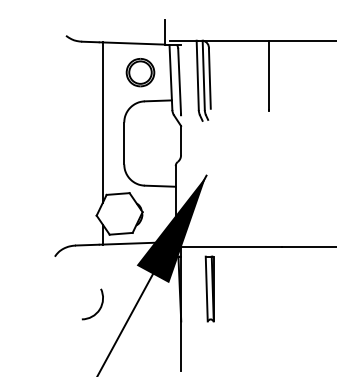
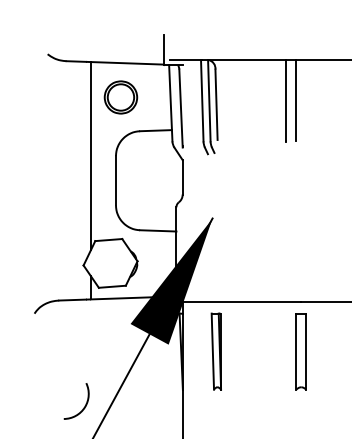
part: (140, 72) -> (120, 97), moved
line: (277, 74) -> (295, 99), added
part: (281, 288) -> (300, 351), added
arc: (99, 307) -> (84, 405), moved

